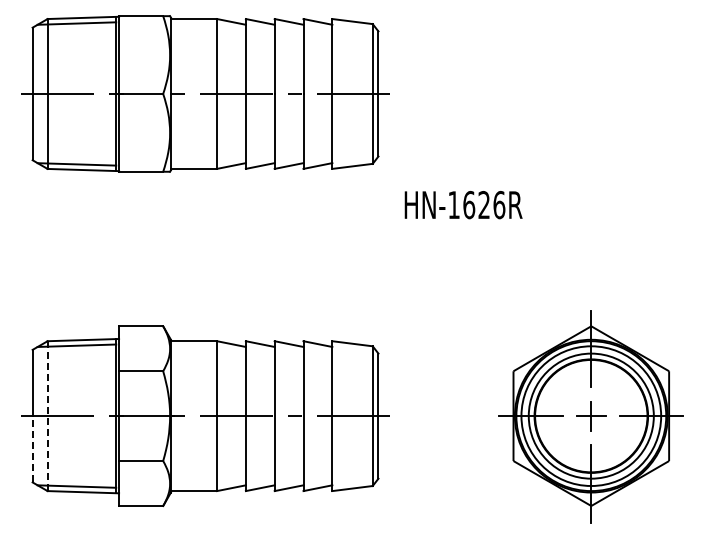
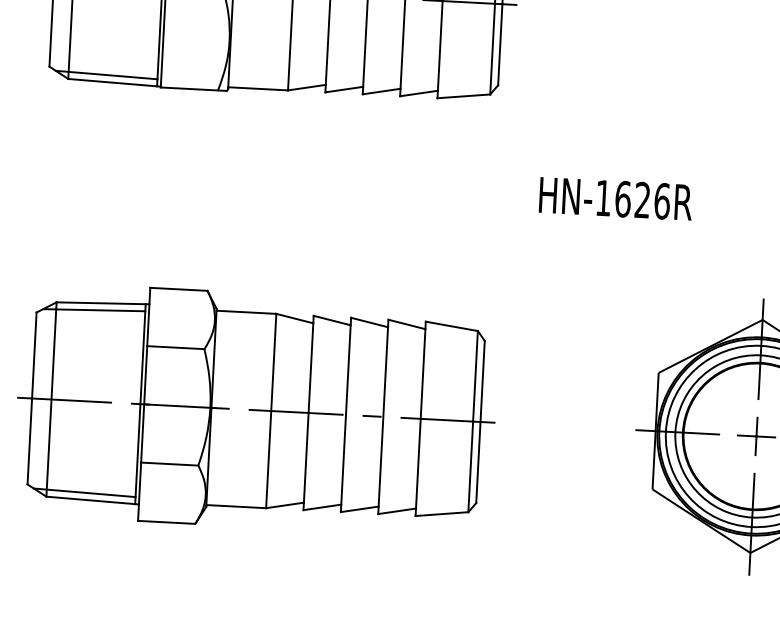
text: (463, 205) -> (615, 199), moved
line: (47, 416) -> (51, 399), dashed -> solid
line: (32, 448) -> (29, 440), dashed -> solid

